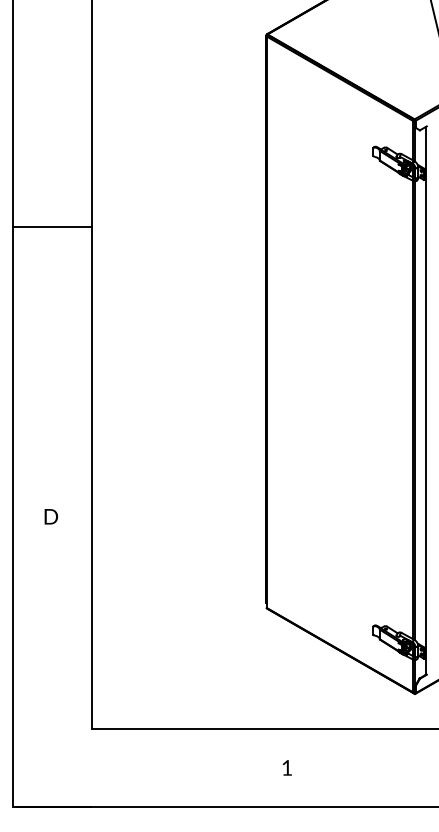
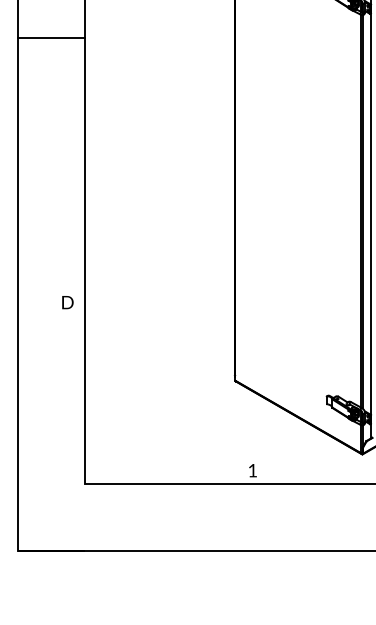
line: (52, 226) -> (51, 37), moved
text: (51, 516) -> (68, 302), moved
text: (286, 767) -> (252, 470), moved

